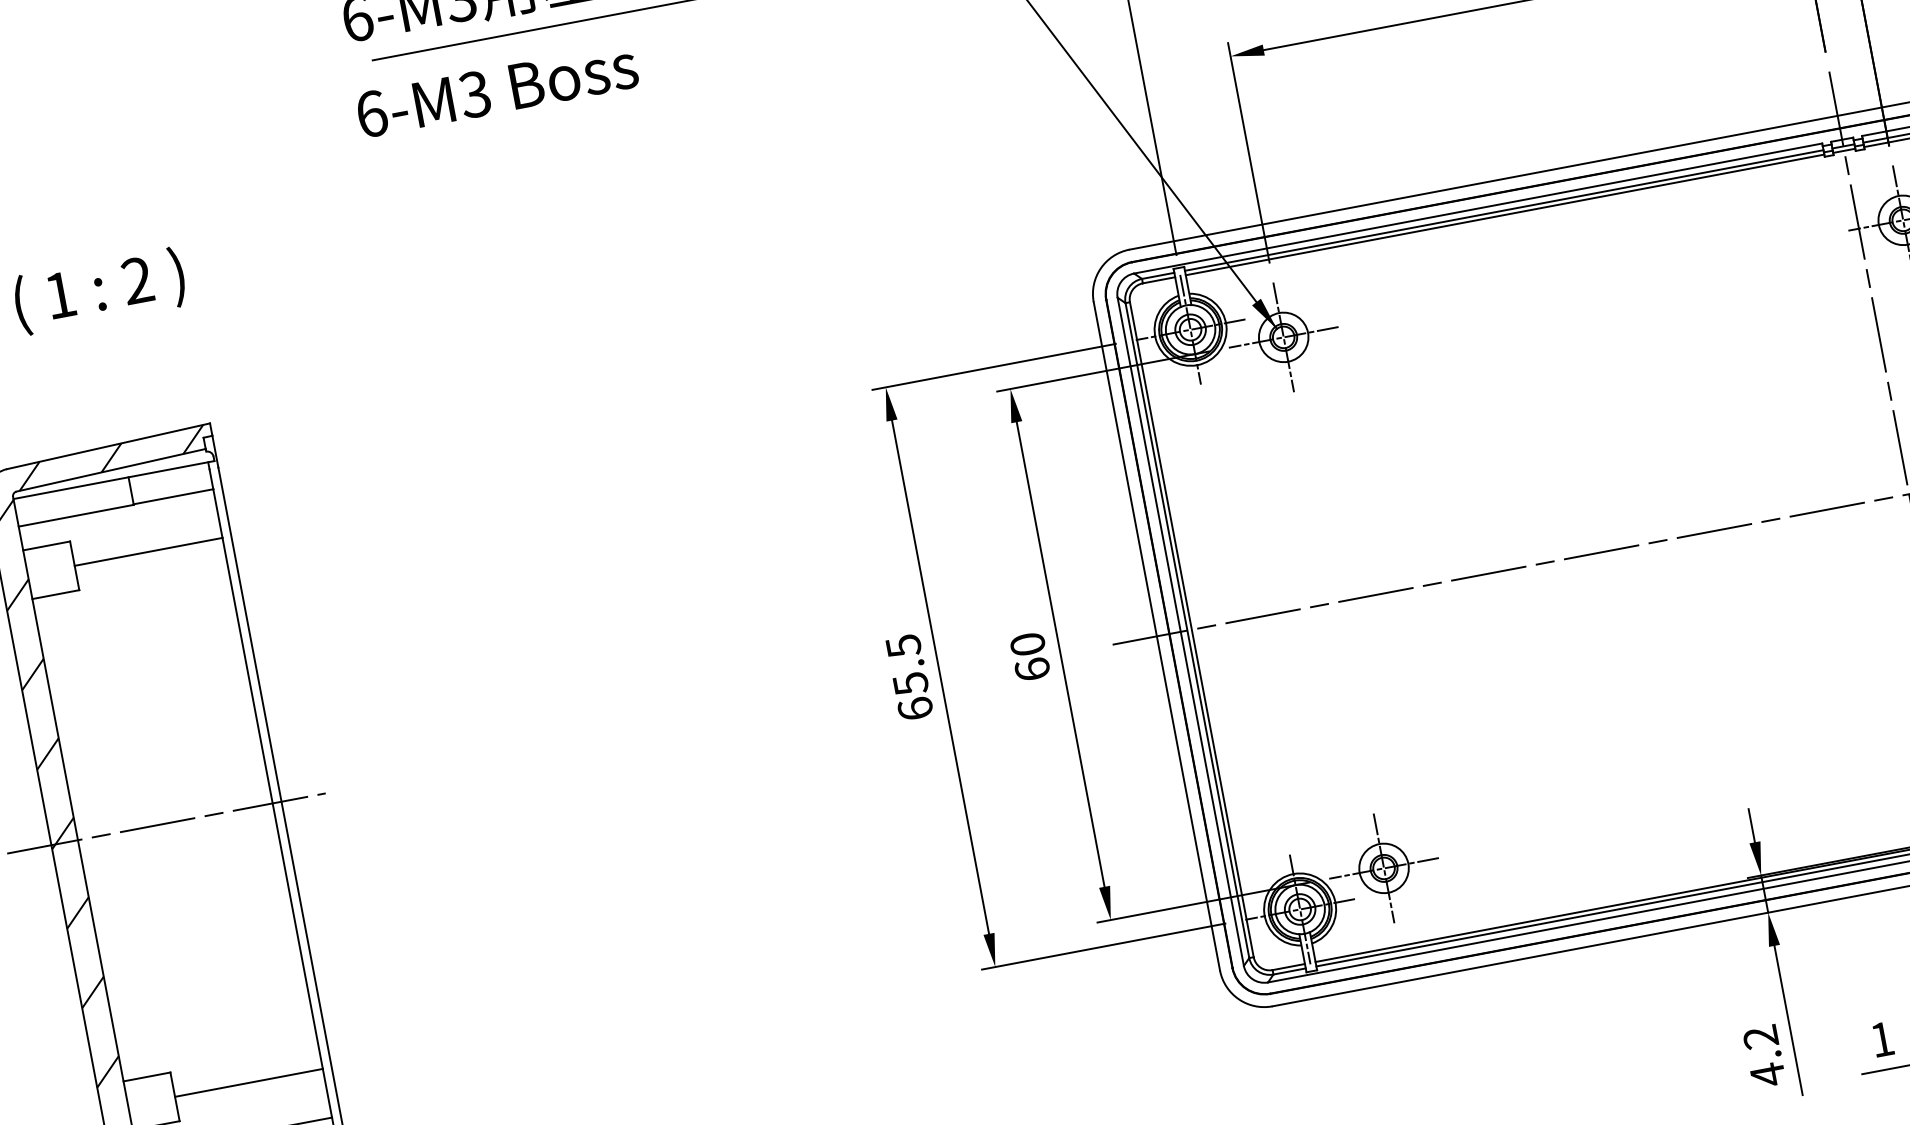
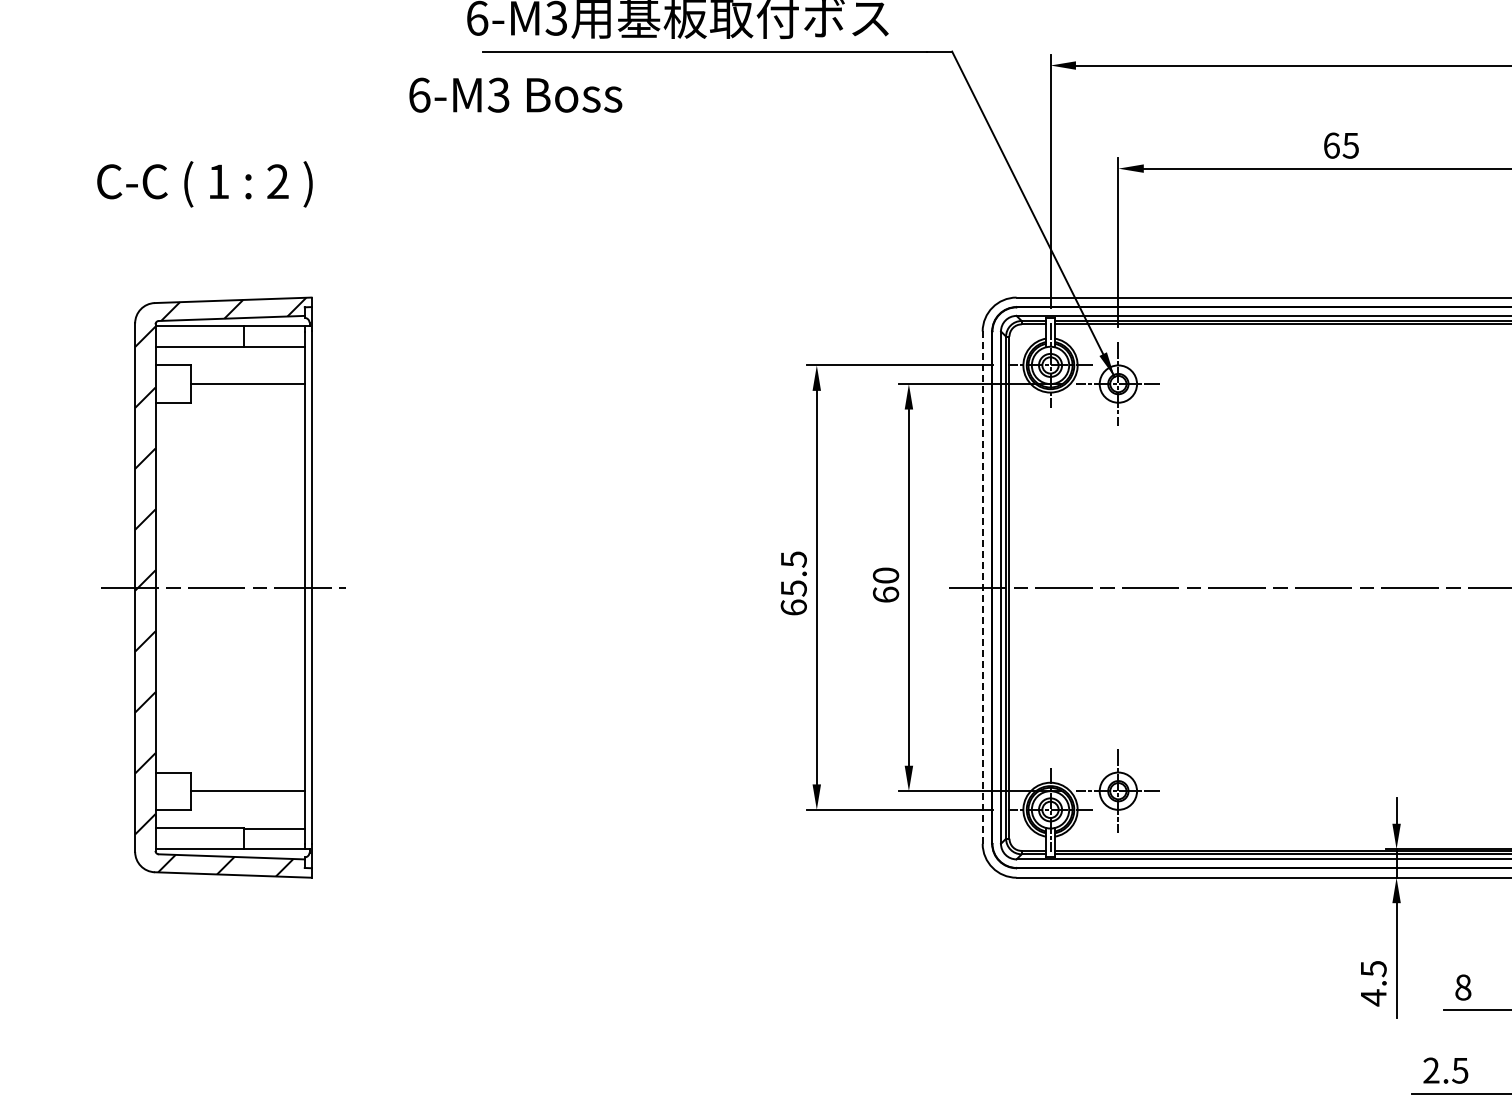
text: (496, 89) -> (515, 94), moved
line: (1156, 636) -> (982, 587), solid -> dashed
text: (1760, 1038) -> (1373, 969), 4.2 -> 4.5
text: (1882, 1039) -> (1463, 987), 1 -> 8

